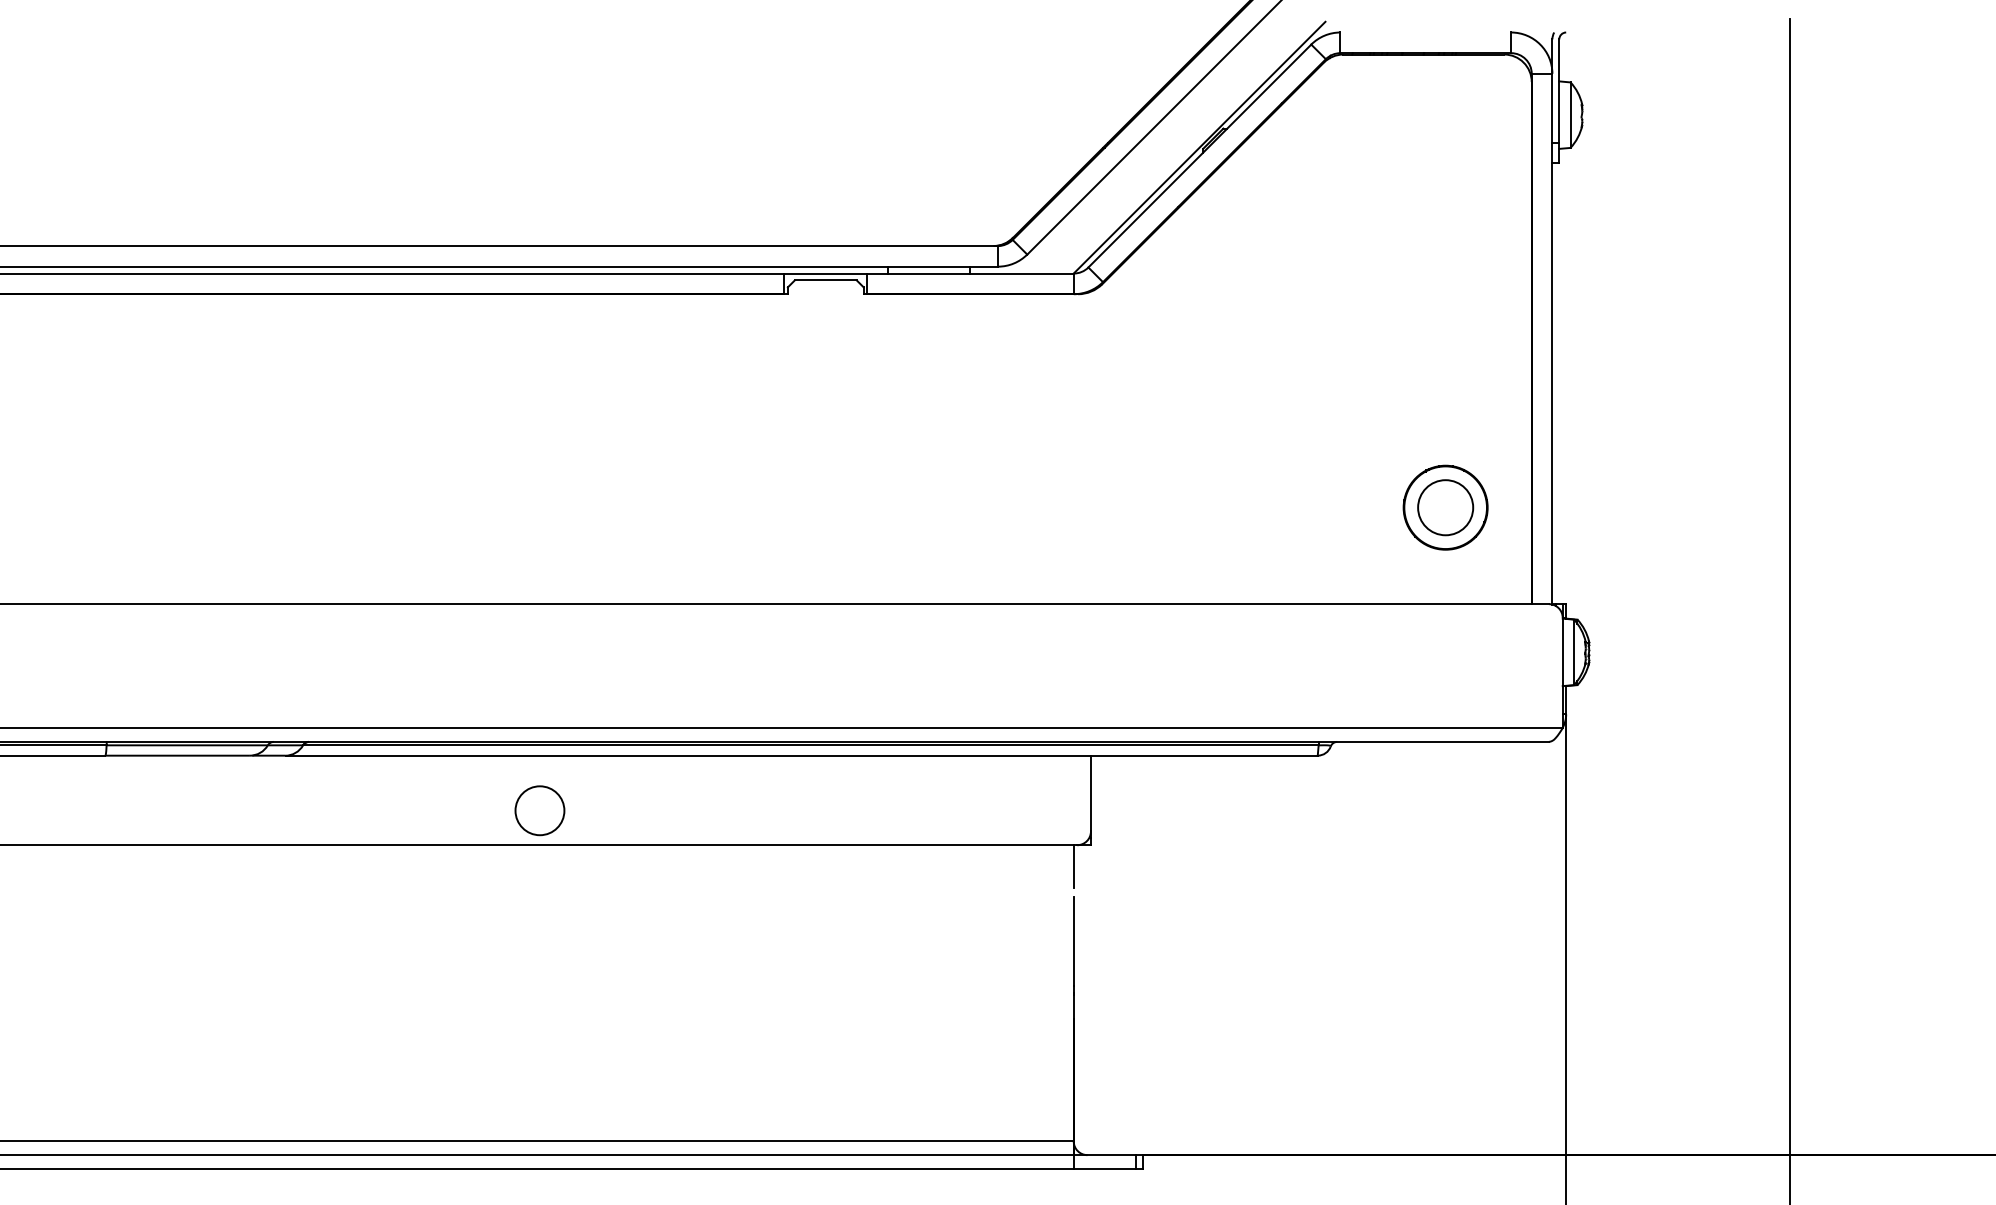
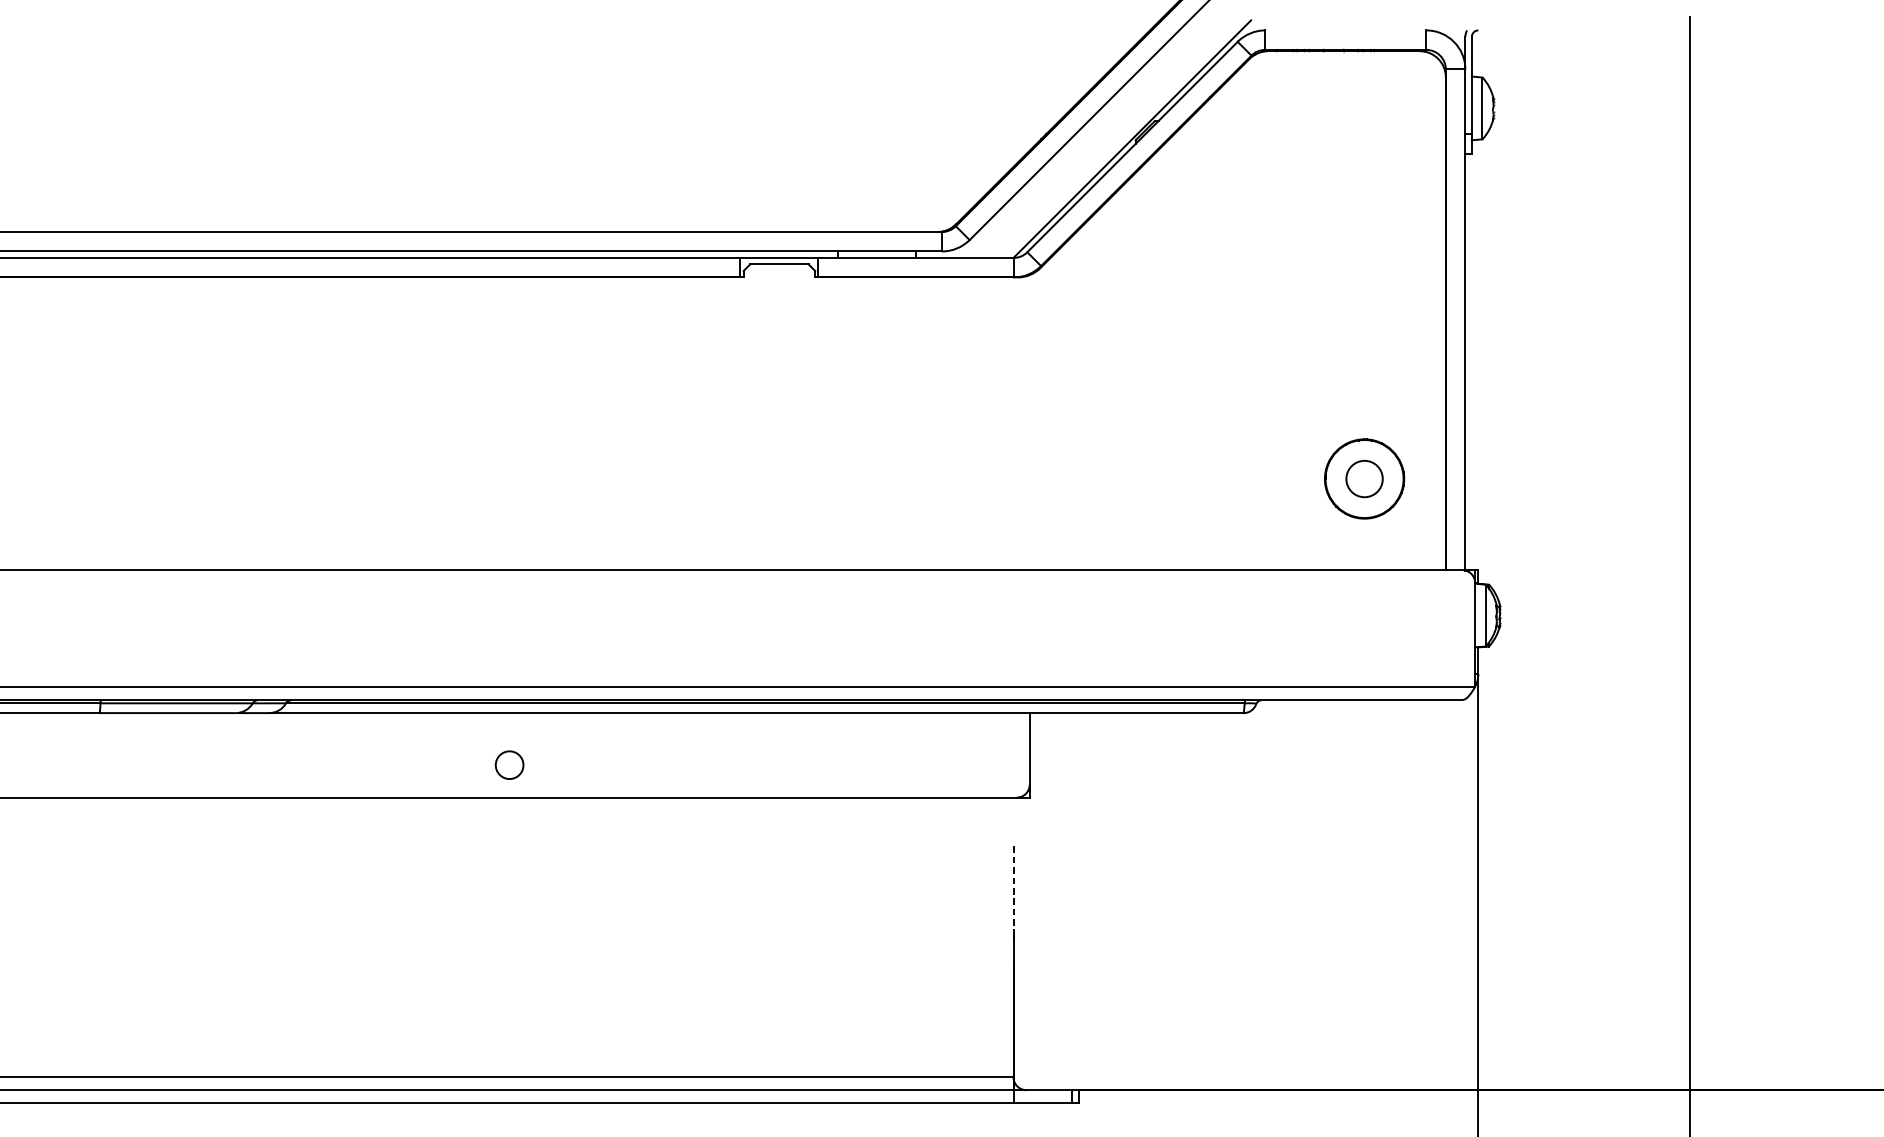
circle: (1445, 507) -> (1364, 478), size x0.7
circle: (539, 810) -> (509, 764), size x0.6
line: (1073, 866) -> (1013, 817), removed
line: (1073, 941) -> (1013, 888), solid -> dashed

